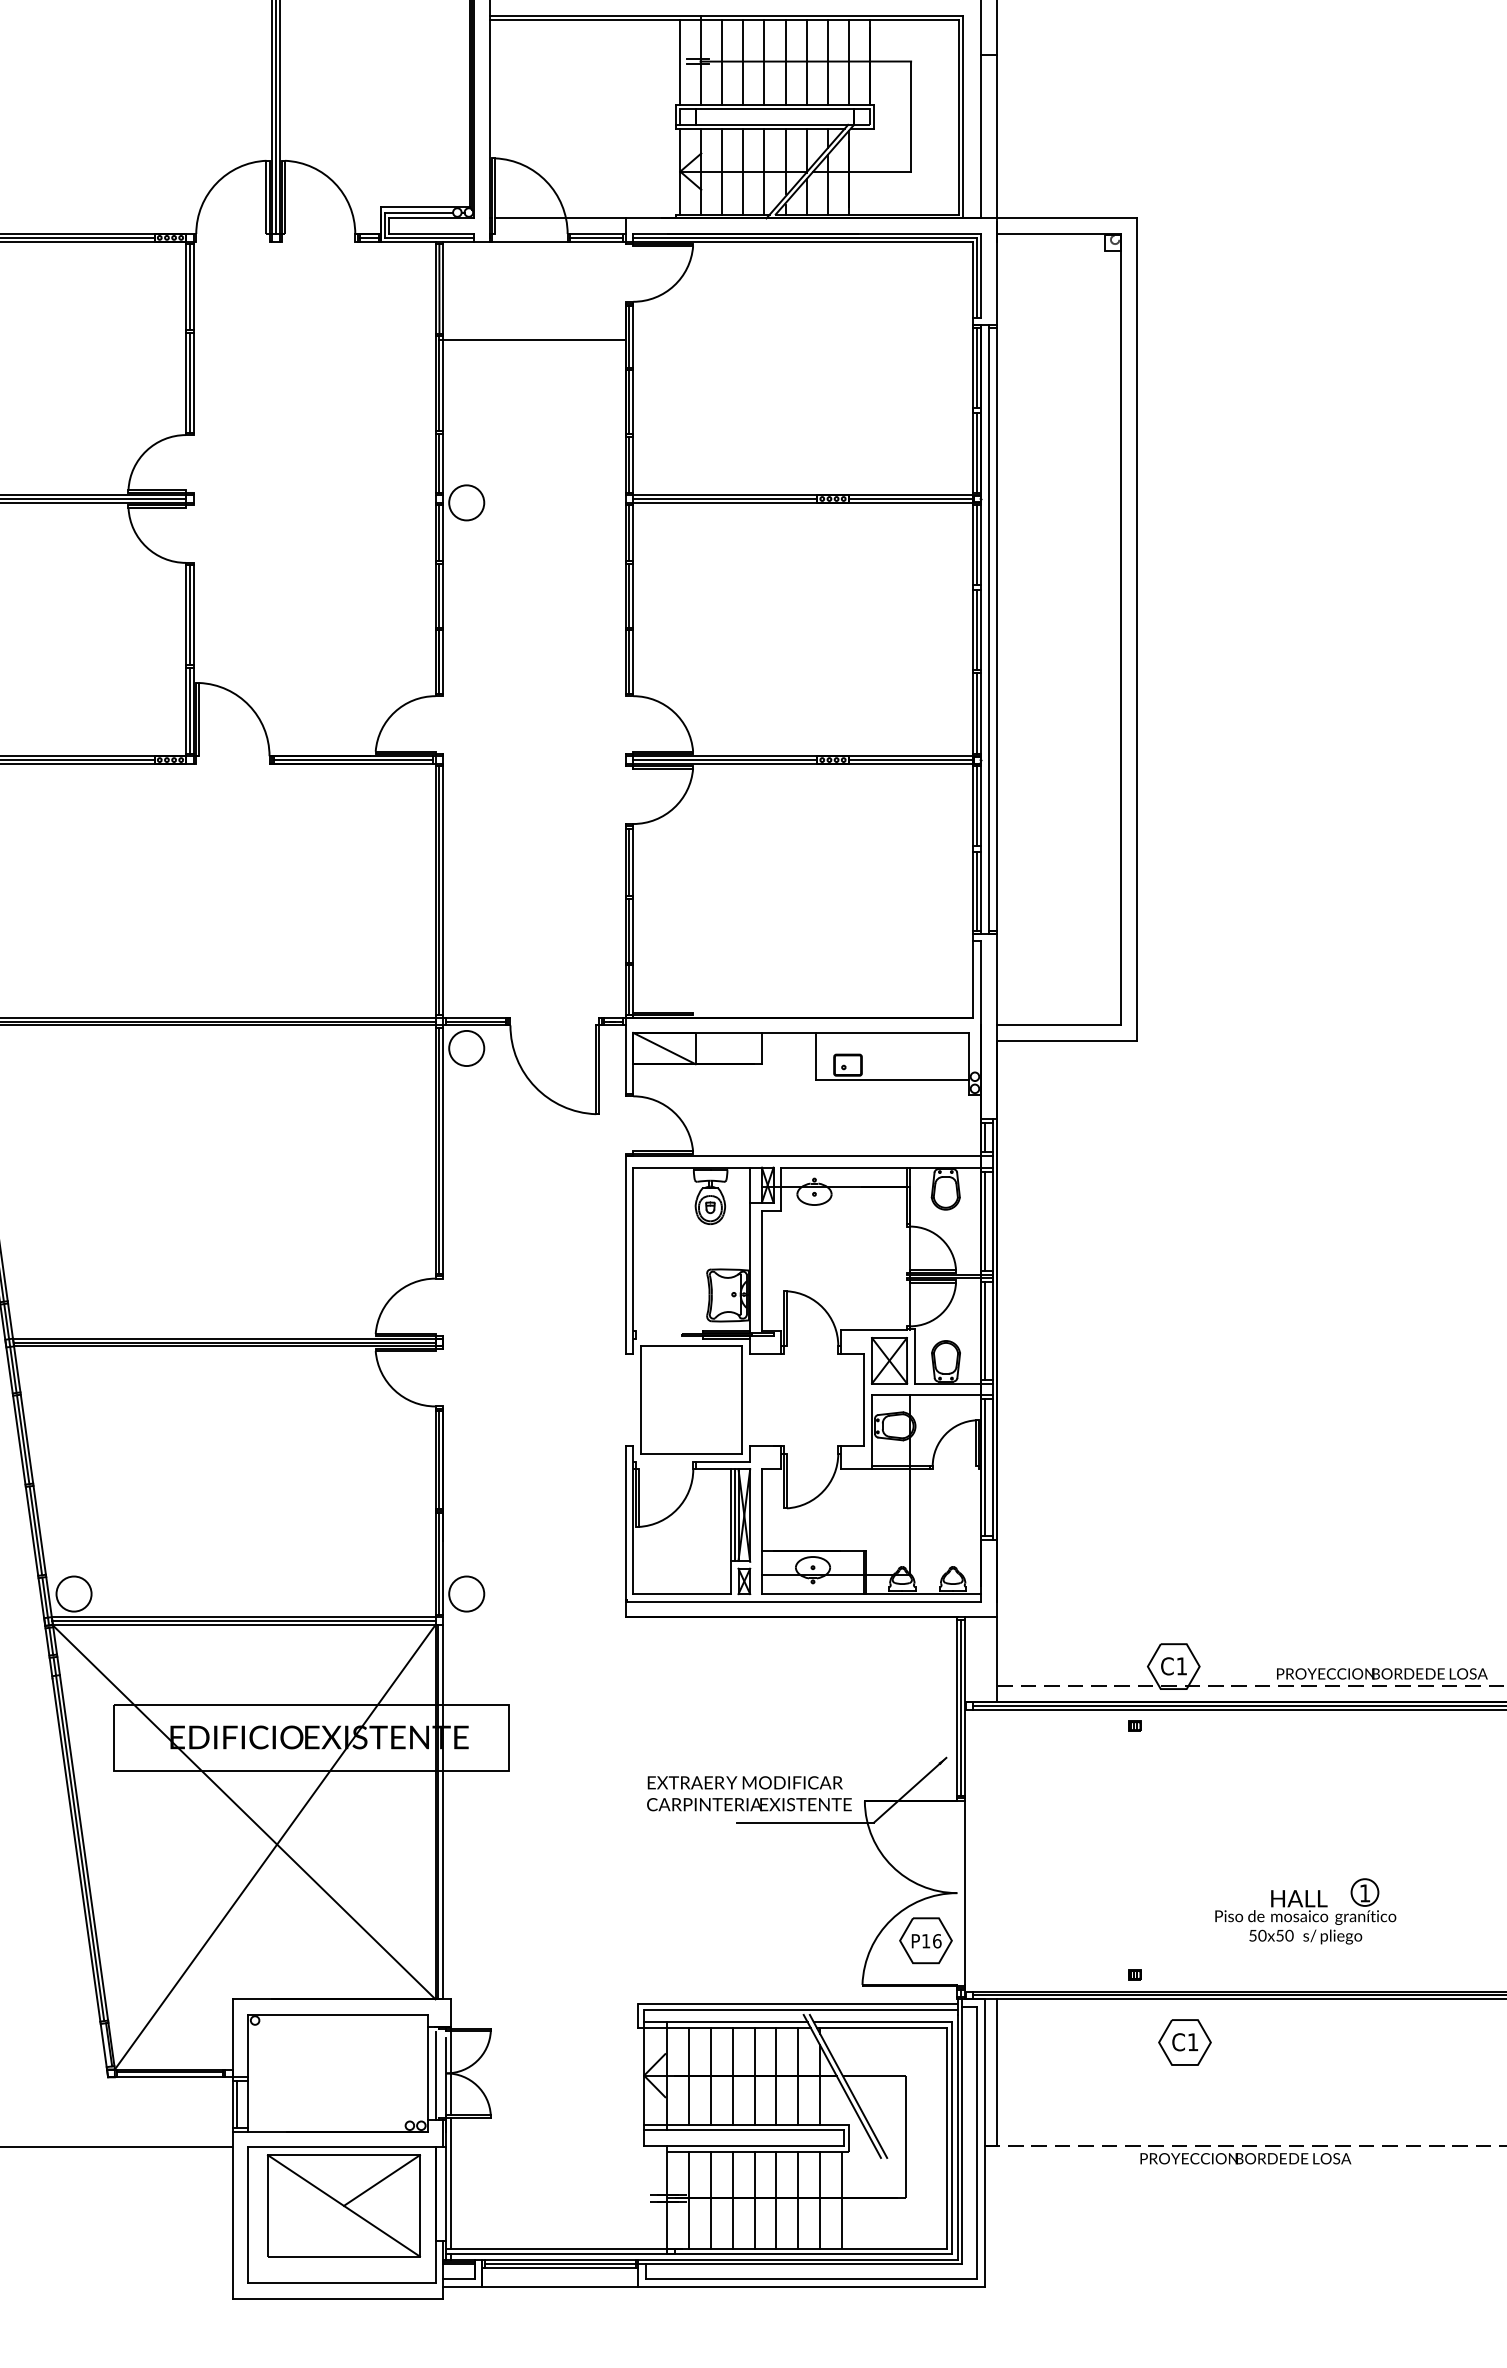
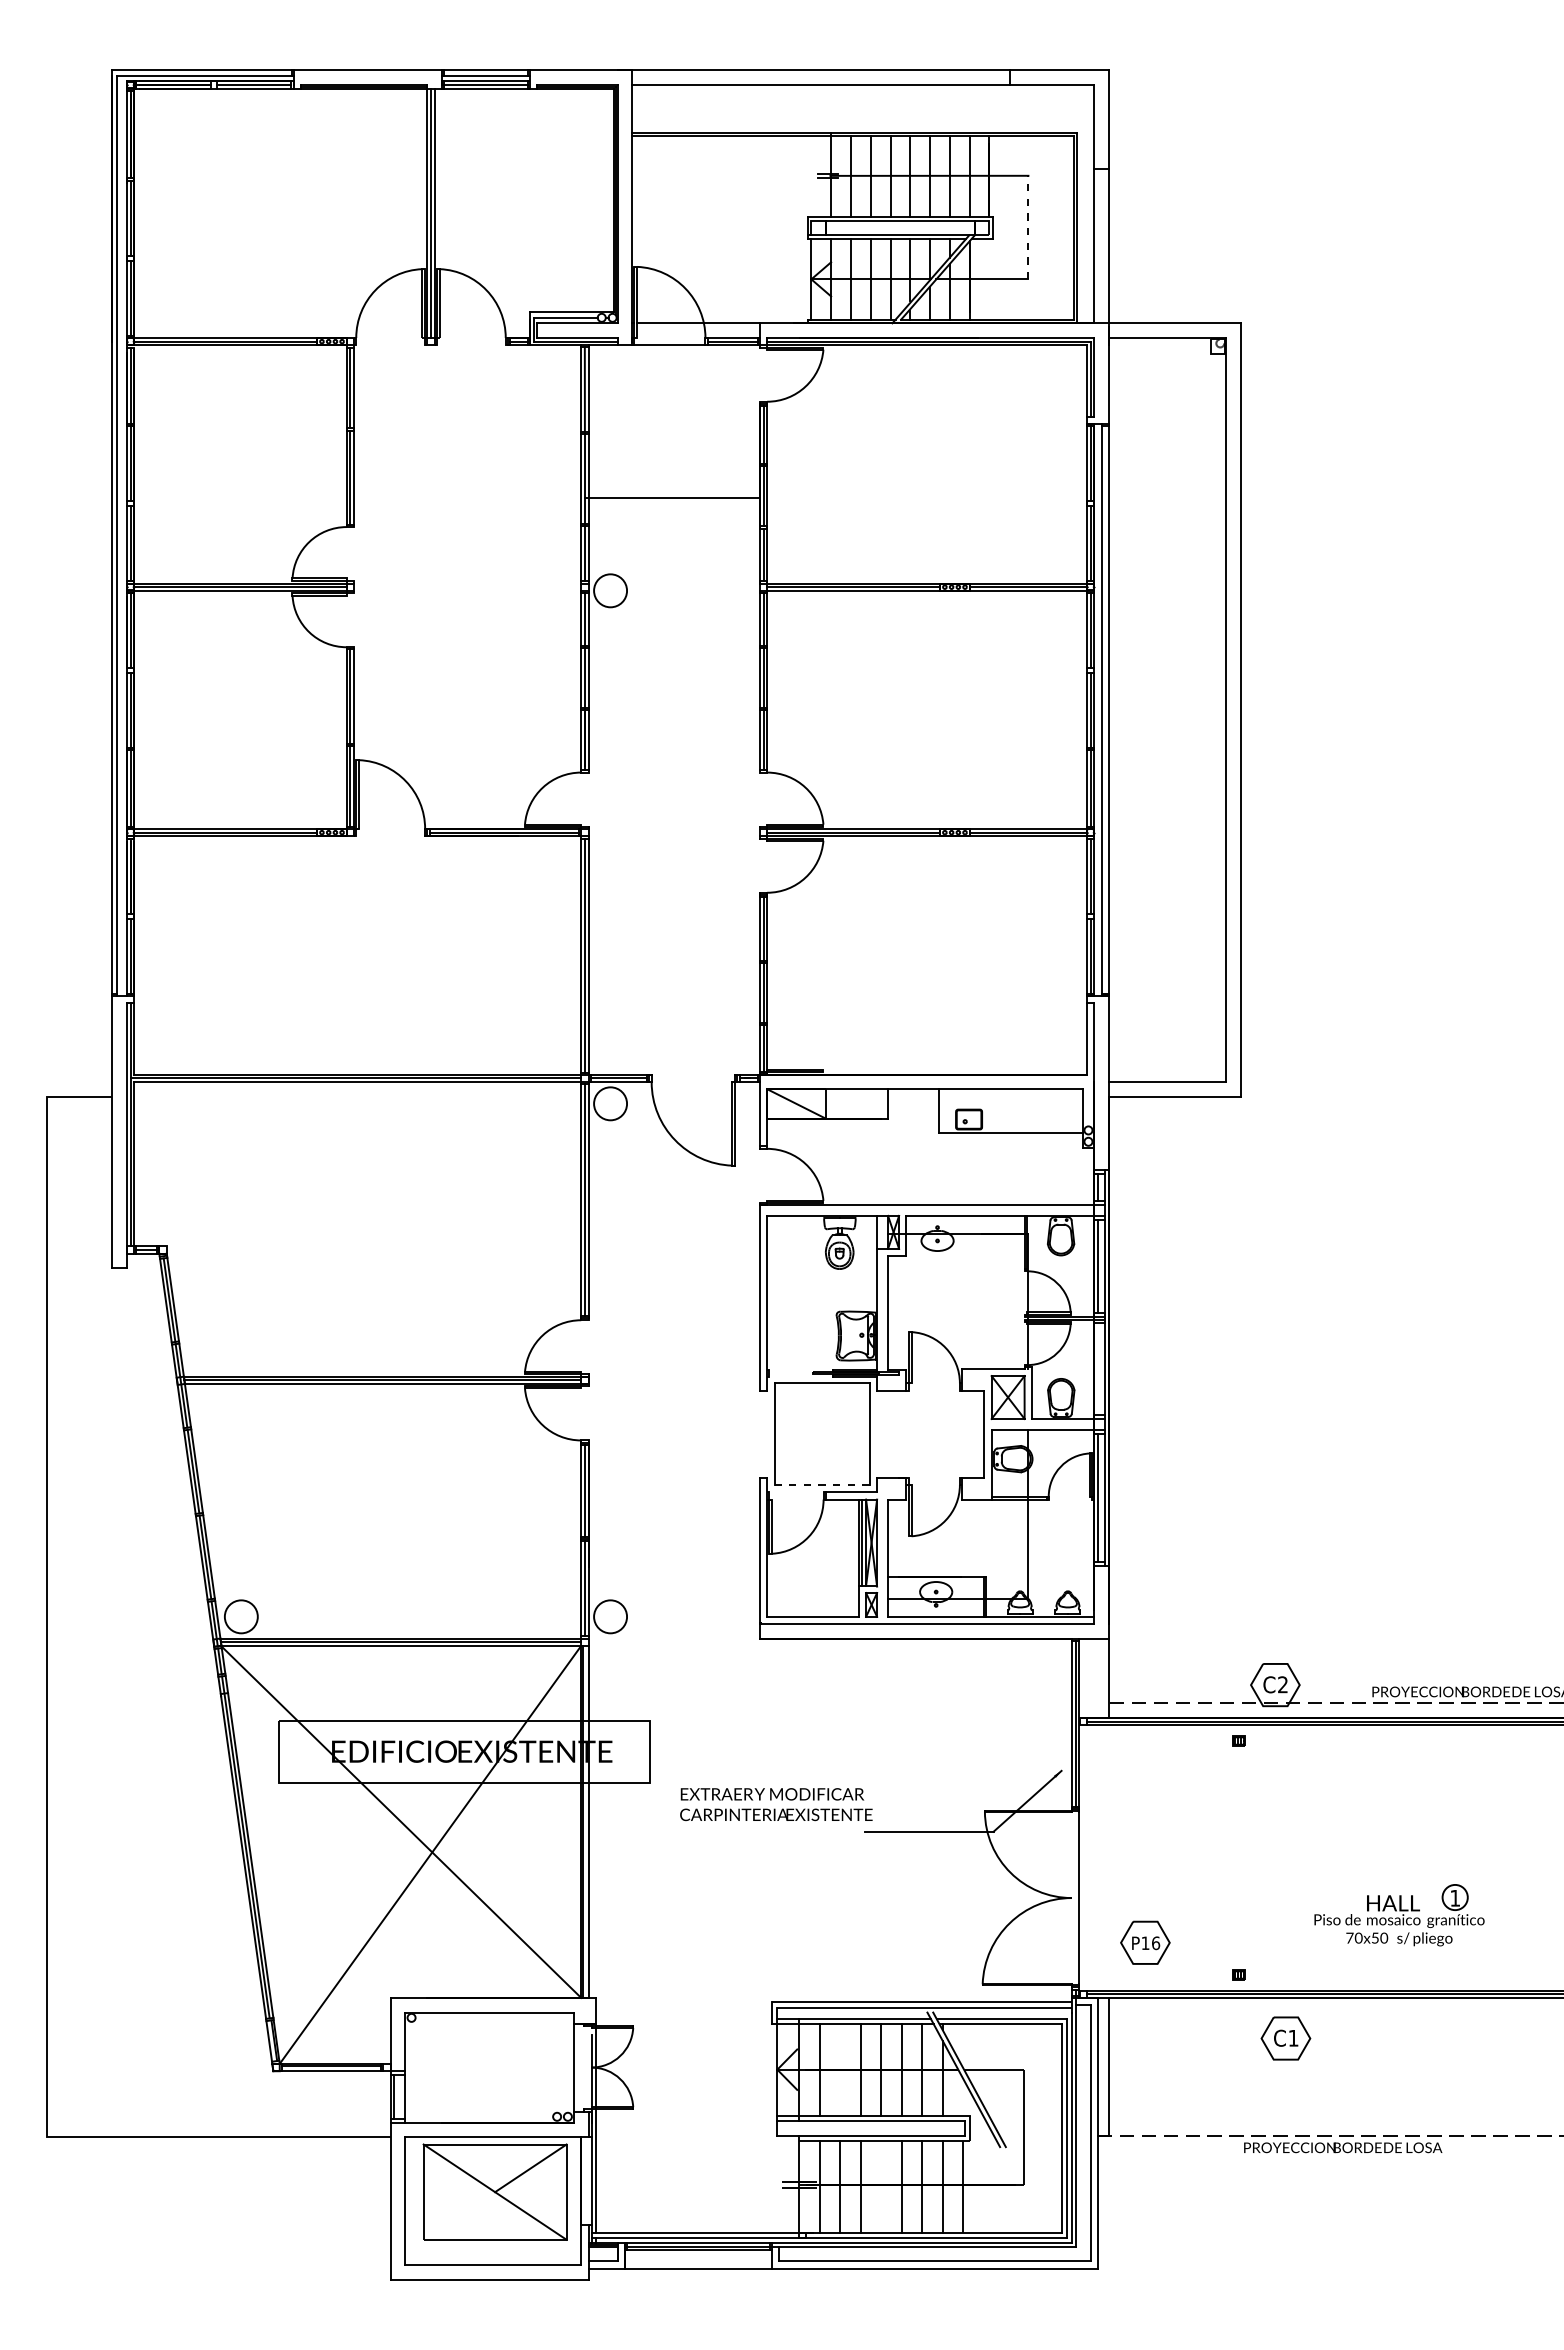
line: (680, 62) -> (811, 176), removed
line: (911, 116) -> (1028, 227), solid -> dashed
line: (531, 340) -> (671, 498), moved
line: (984, 1331) -> (1097, 1369), removed
line: (692, 1453) -> (822, 1484), solid -> dashed
text: (1181, 1666) -> (1282, 1684), C1 -> C2
text: (749, 1793) -> (776, 1804), moved
text: (1252, 1935) -> (1349, 1937), 50x50 -> 70x50
part: (926, 1940) -> (1145, 1942), moved
line: (435, 2075) -> (581, 2069), removed
line: (711, 2076) -> (840, 2070), removed
line: (754, 2199) -> (881, 2186), removed

